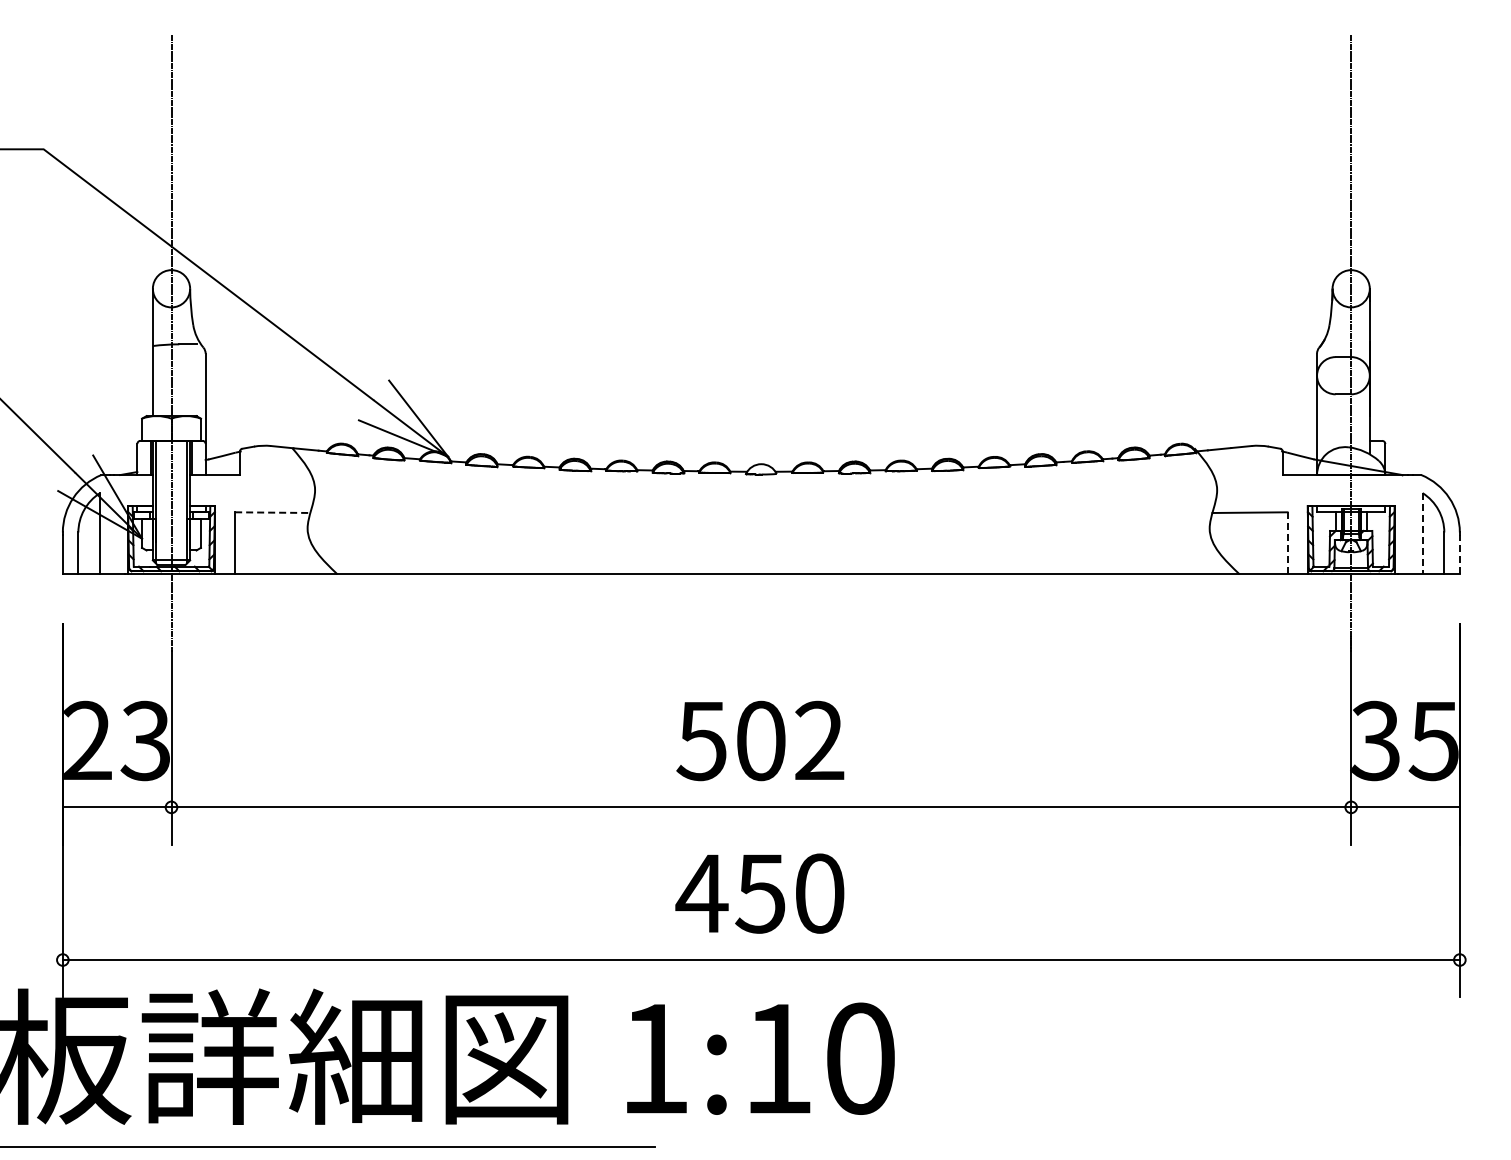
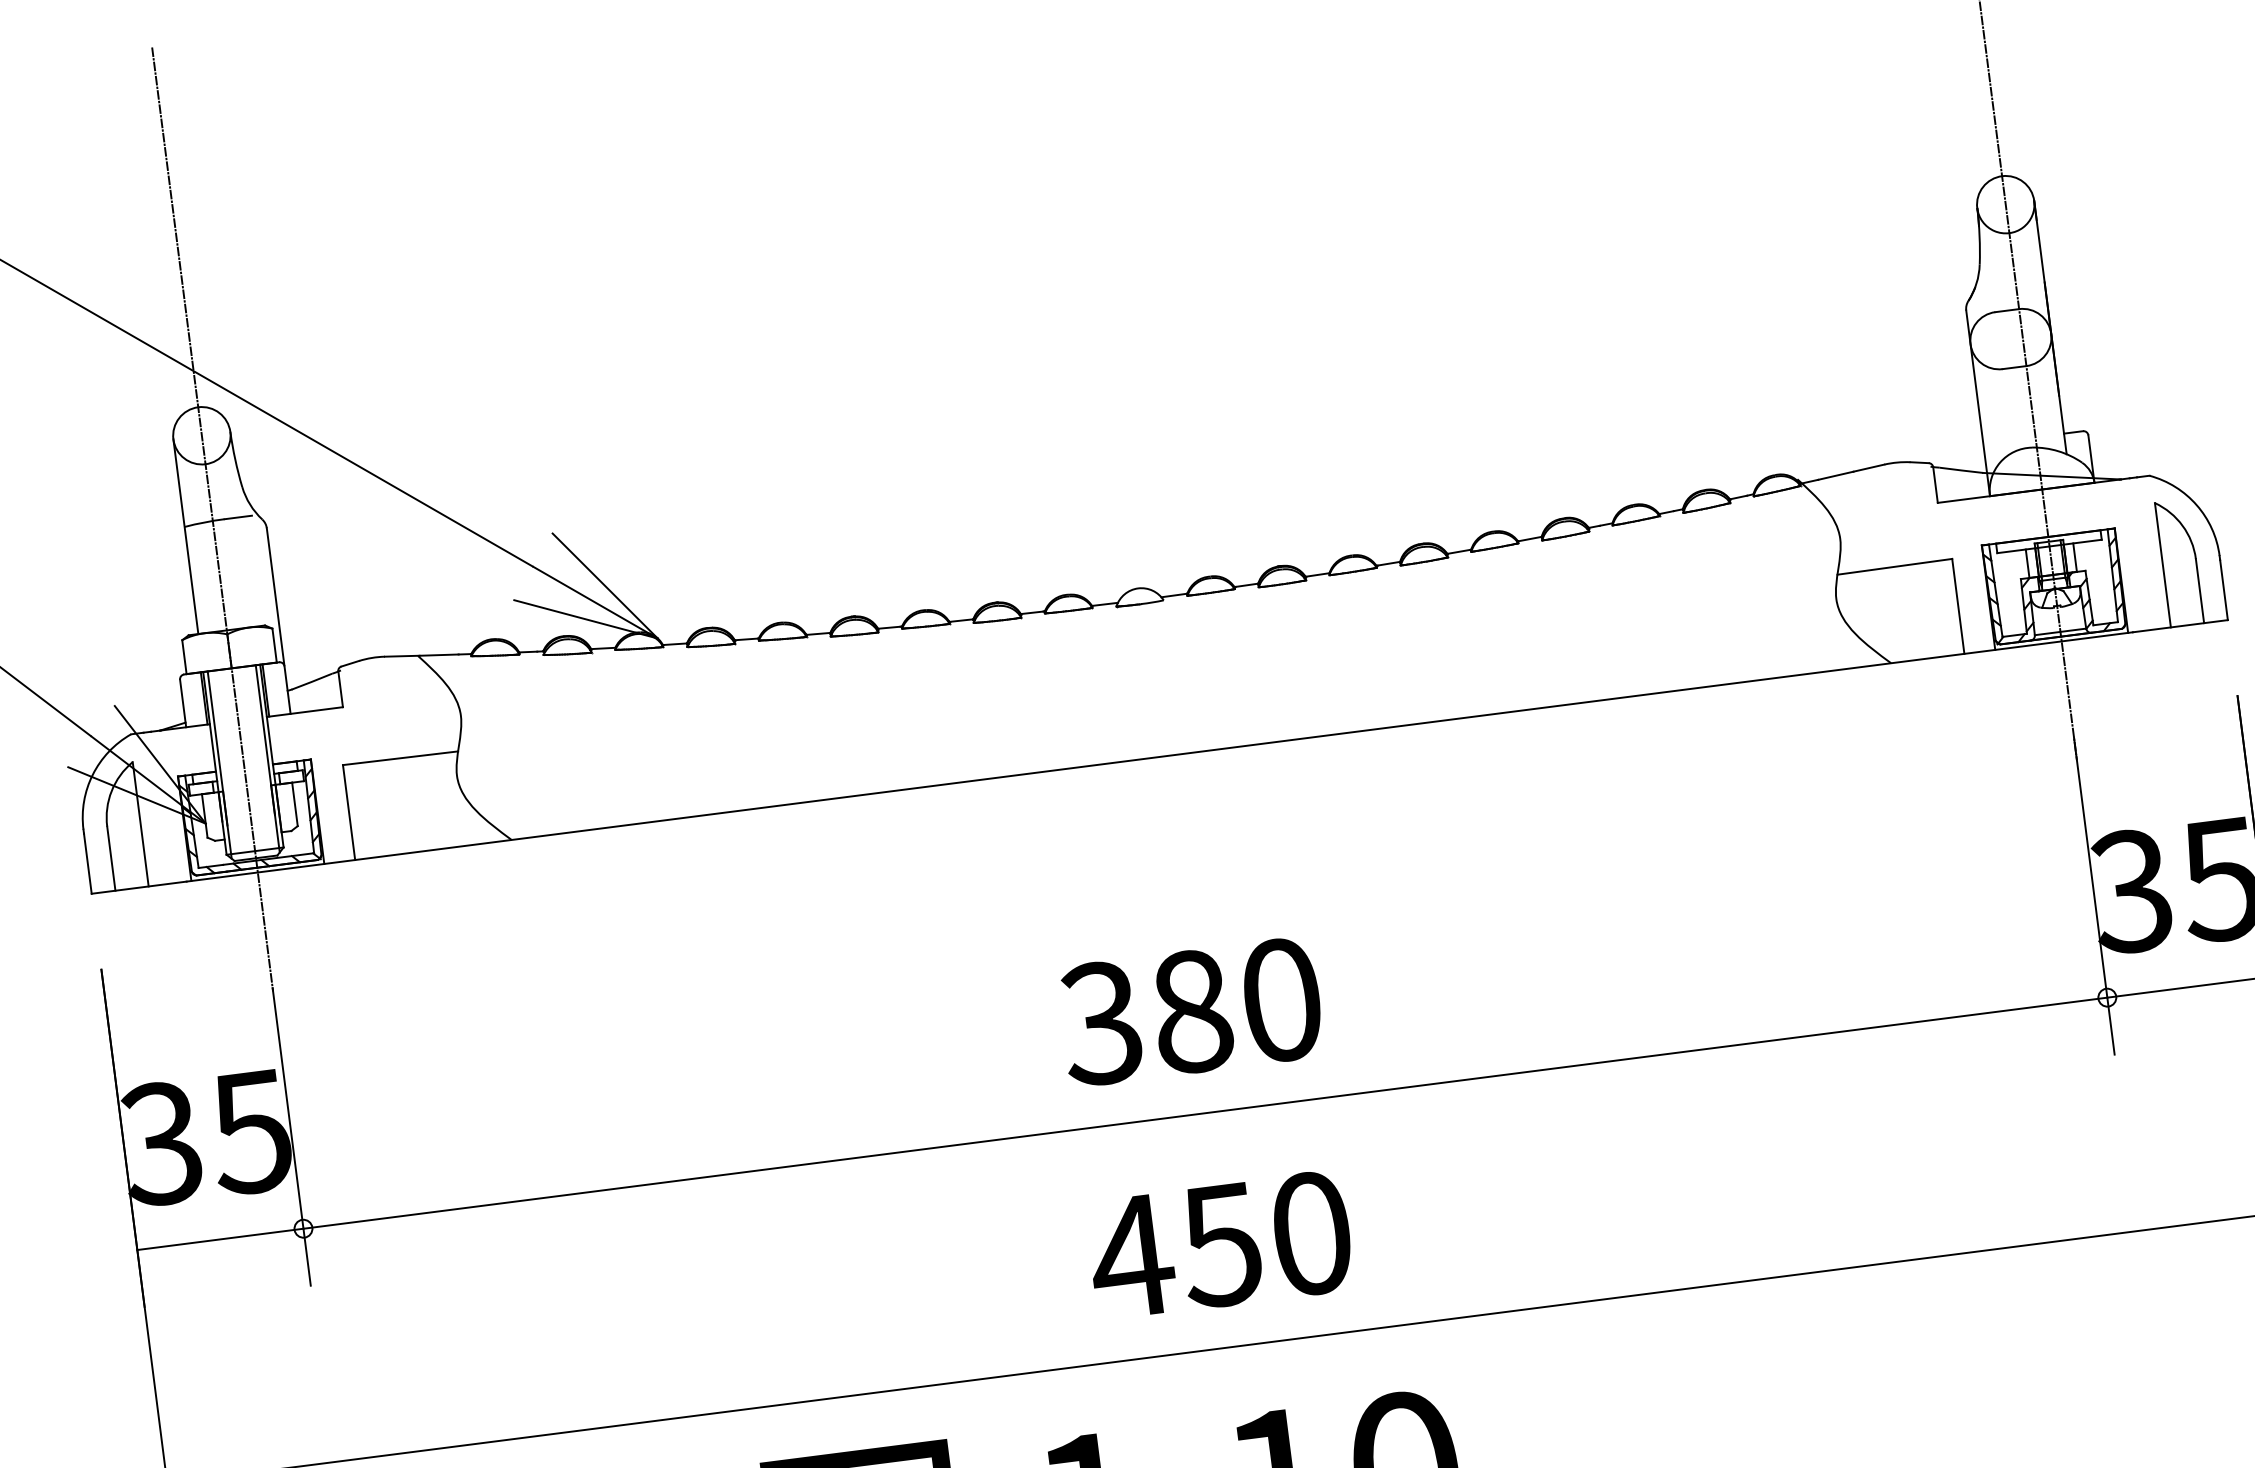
line: (272, 512) -> (400, 758), dashed -> solid
line: (1422, 533) -> (2162, 564), dashed -> solid
line: (1287, 543) -> (1958, 606), dashed -> solid
line: (1459, 554) -> (2223, 589), dashed -> solid
text: (115, 740) -> (204, 1137), 23 -> 35
text: (760, 740) -> (1191, 1011), 502 -> 380

